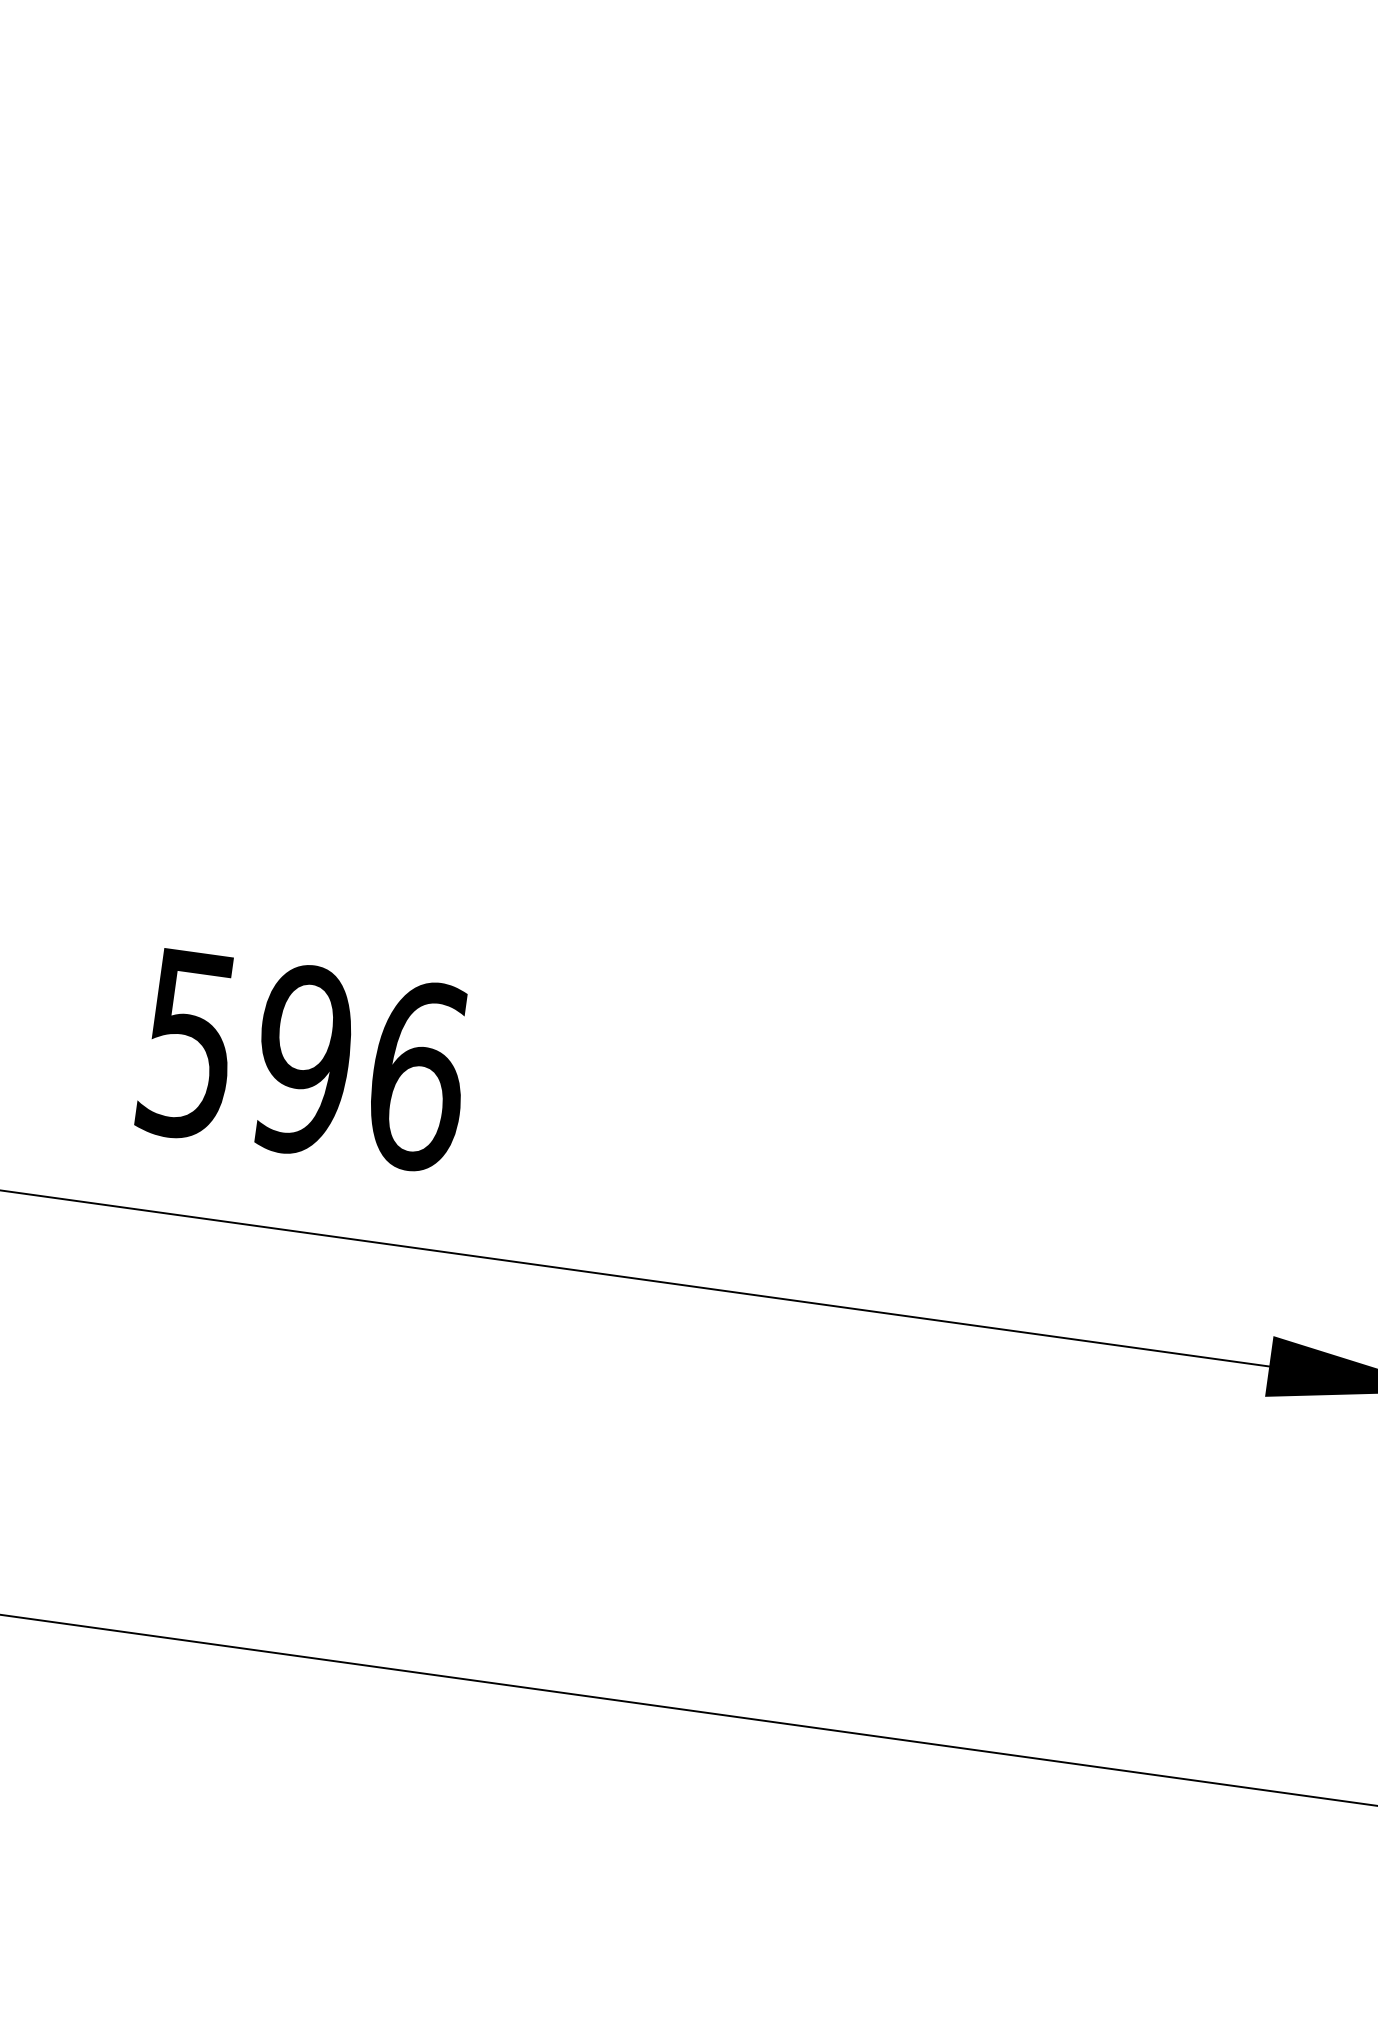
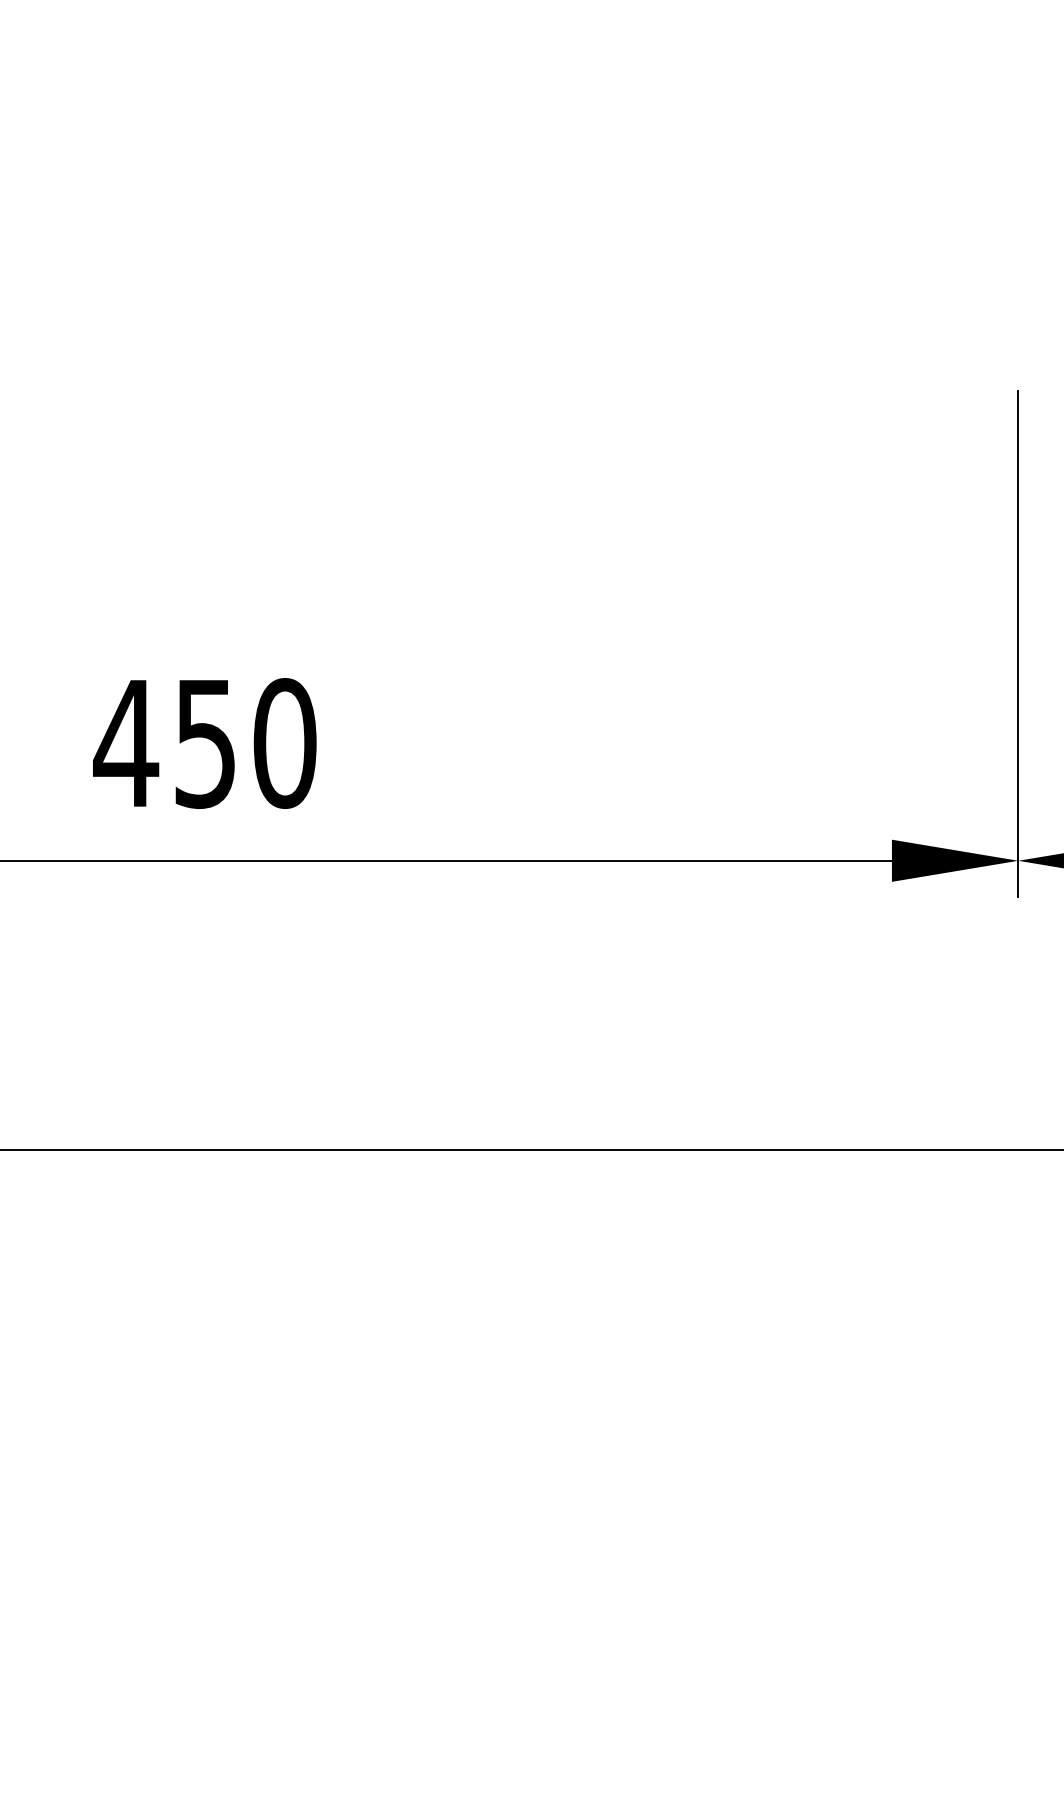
text: (303, 1060) -> (205, 743), 596 -> 450

